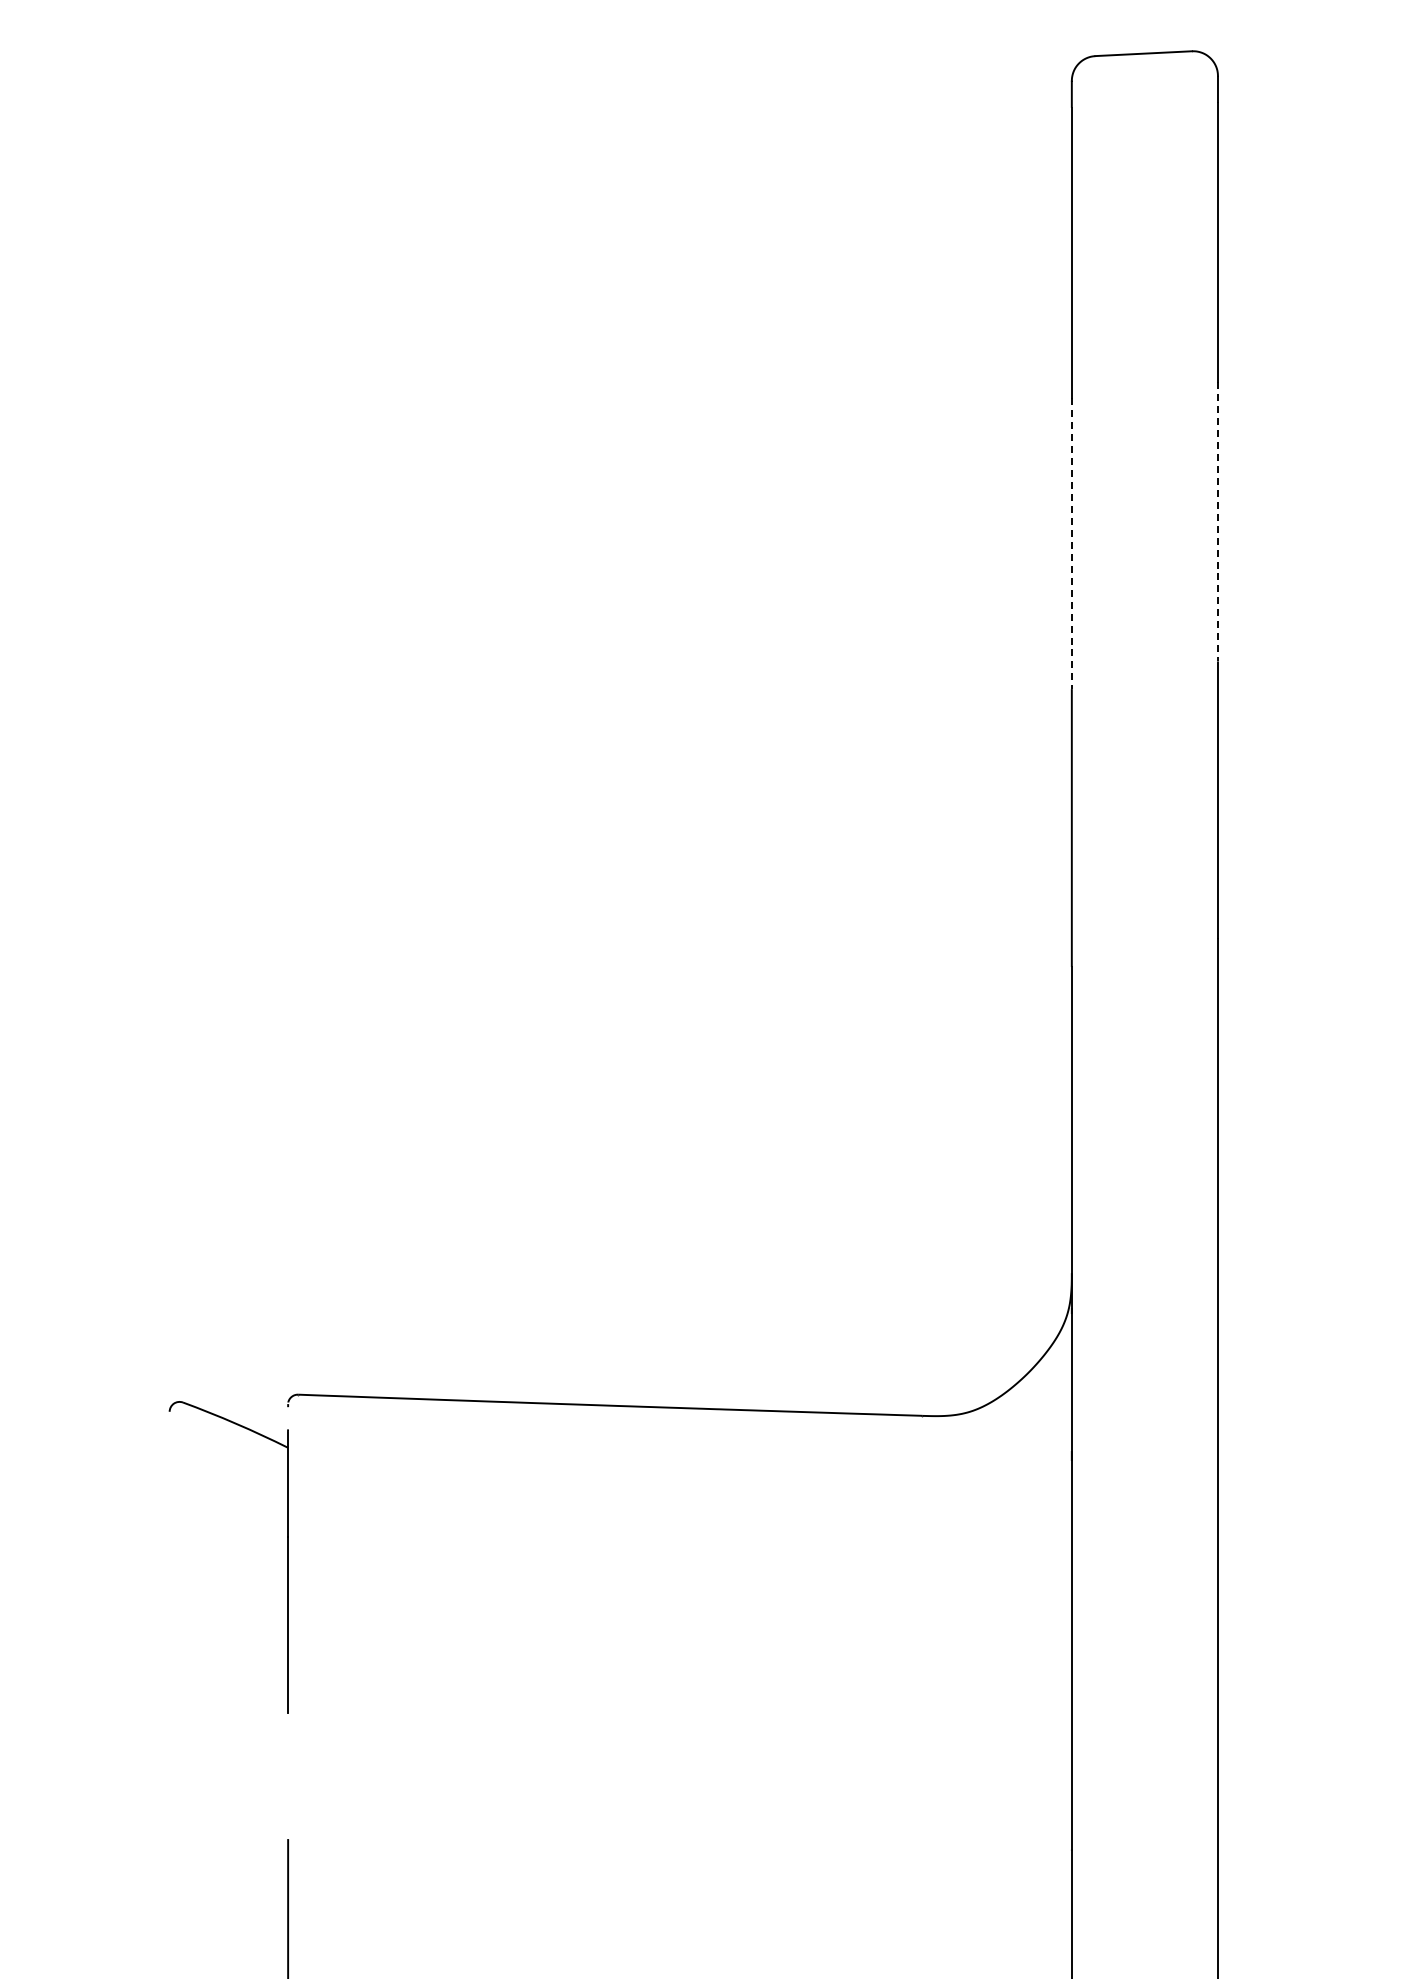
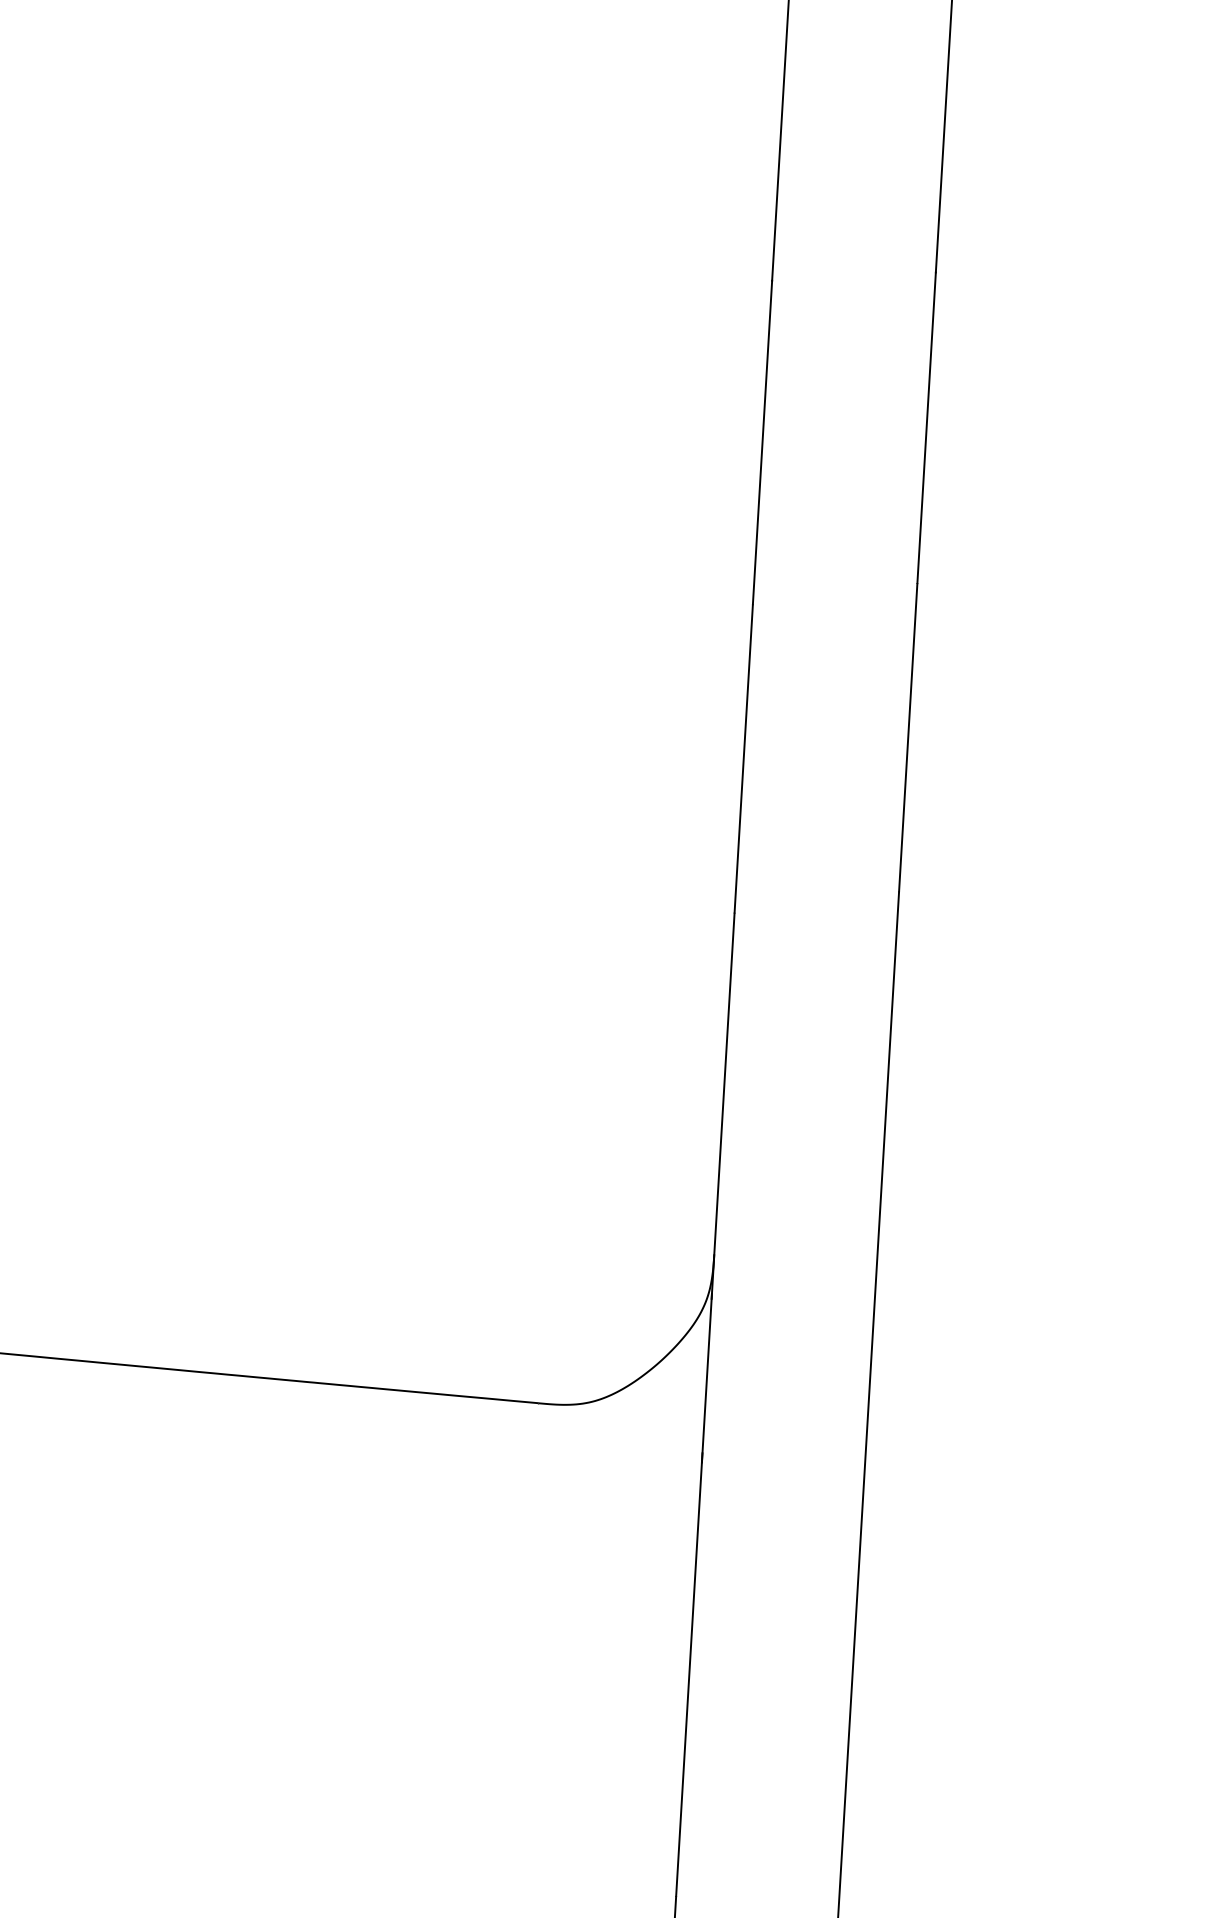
line: (1217, 521) -> (926, 427), dashed -> solid
line: (1071, 544) -> (762, 443), dashed -> solid

